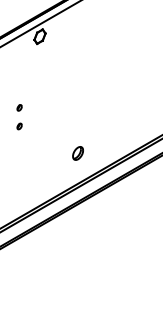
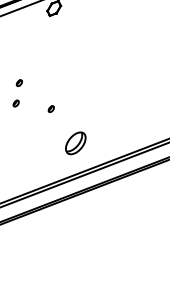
part: (51, 126) -> (51, 109), added
part: (77, 153) -> (75, 143), size x1.6

